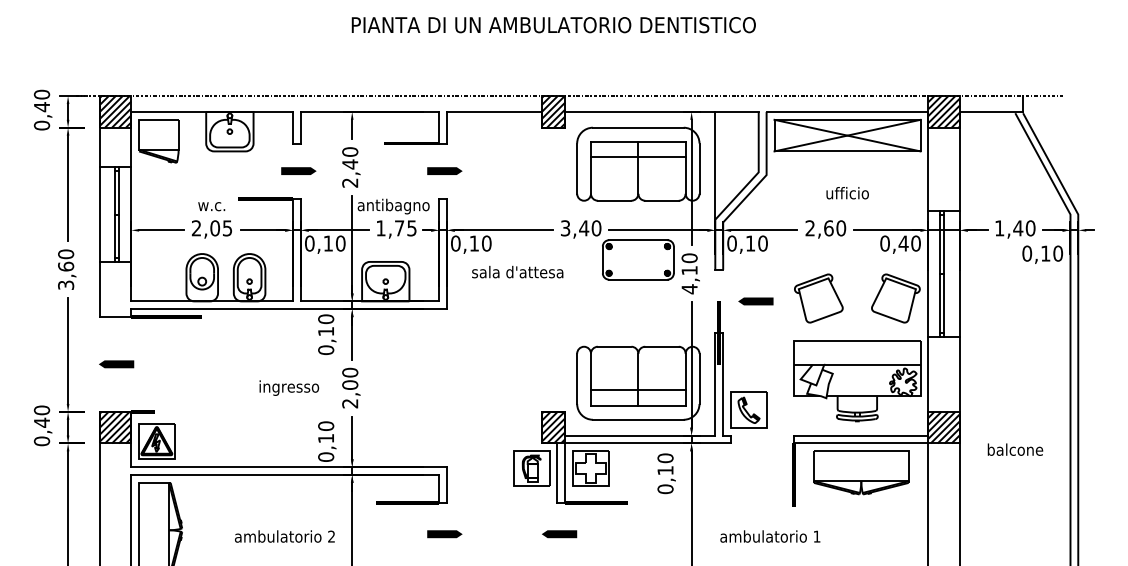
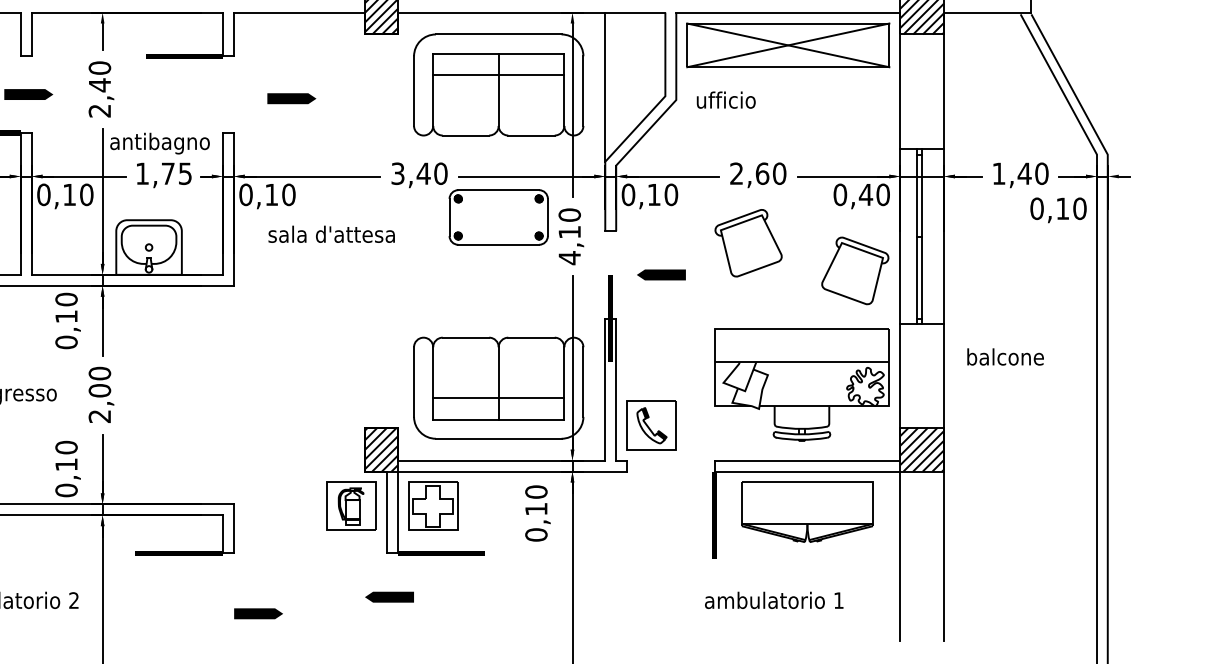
line: (444, 170) -> (291, 97), moved
text: (847, 193) -> (725, 100), moved
part: (818, 298) -> (748, 243), moved
text: (1015, 449) -> (1005, 356), moved
line: (444, 534) -> (258, 614), moved
text: (770, 536) -> (774, 600), moved

